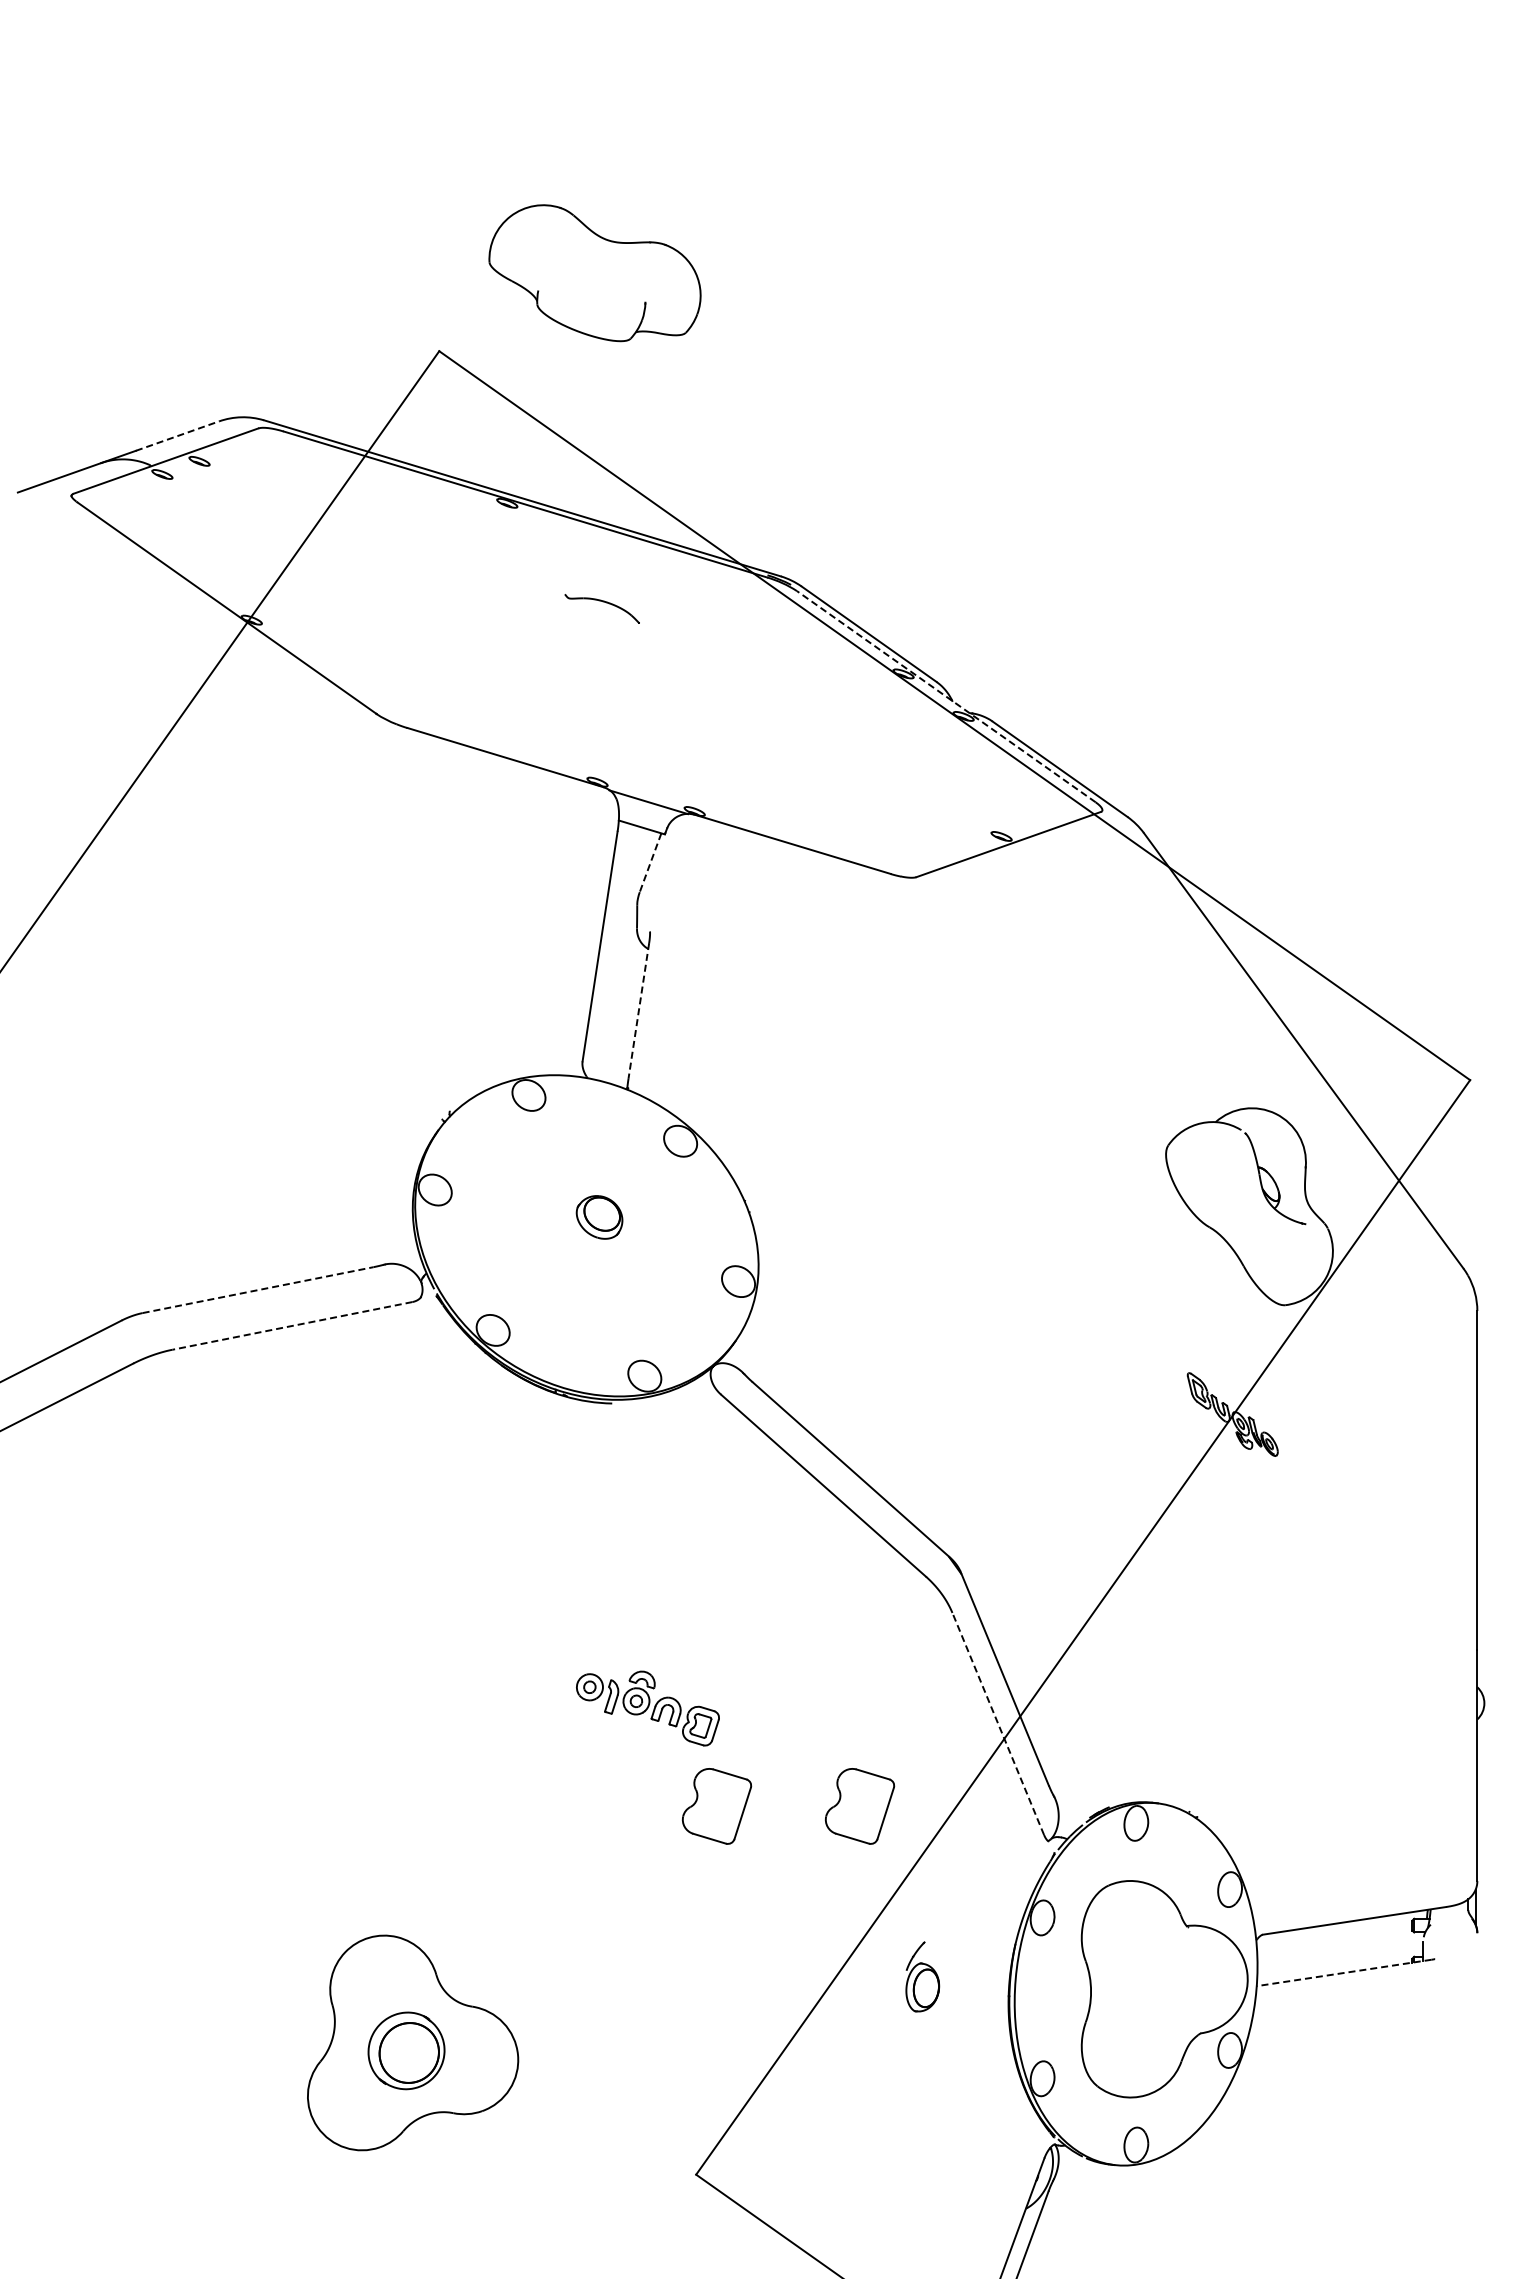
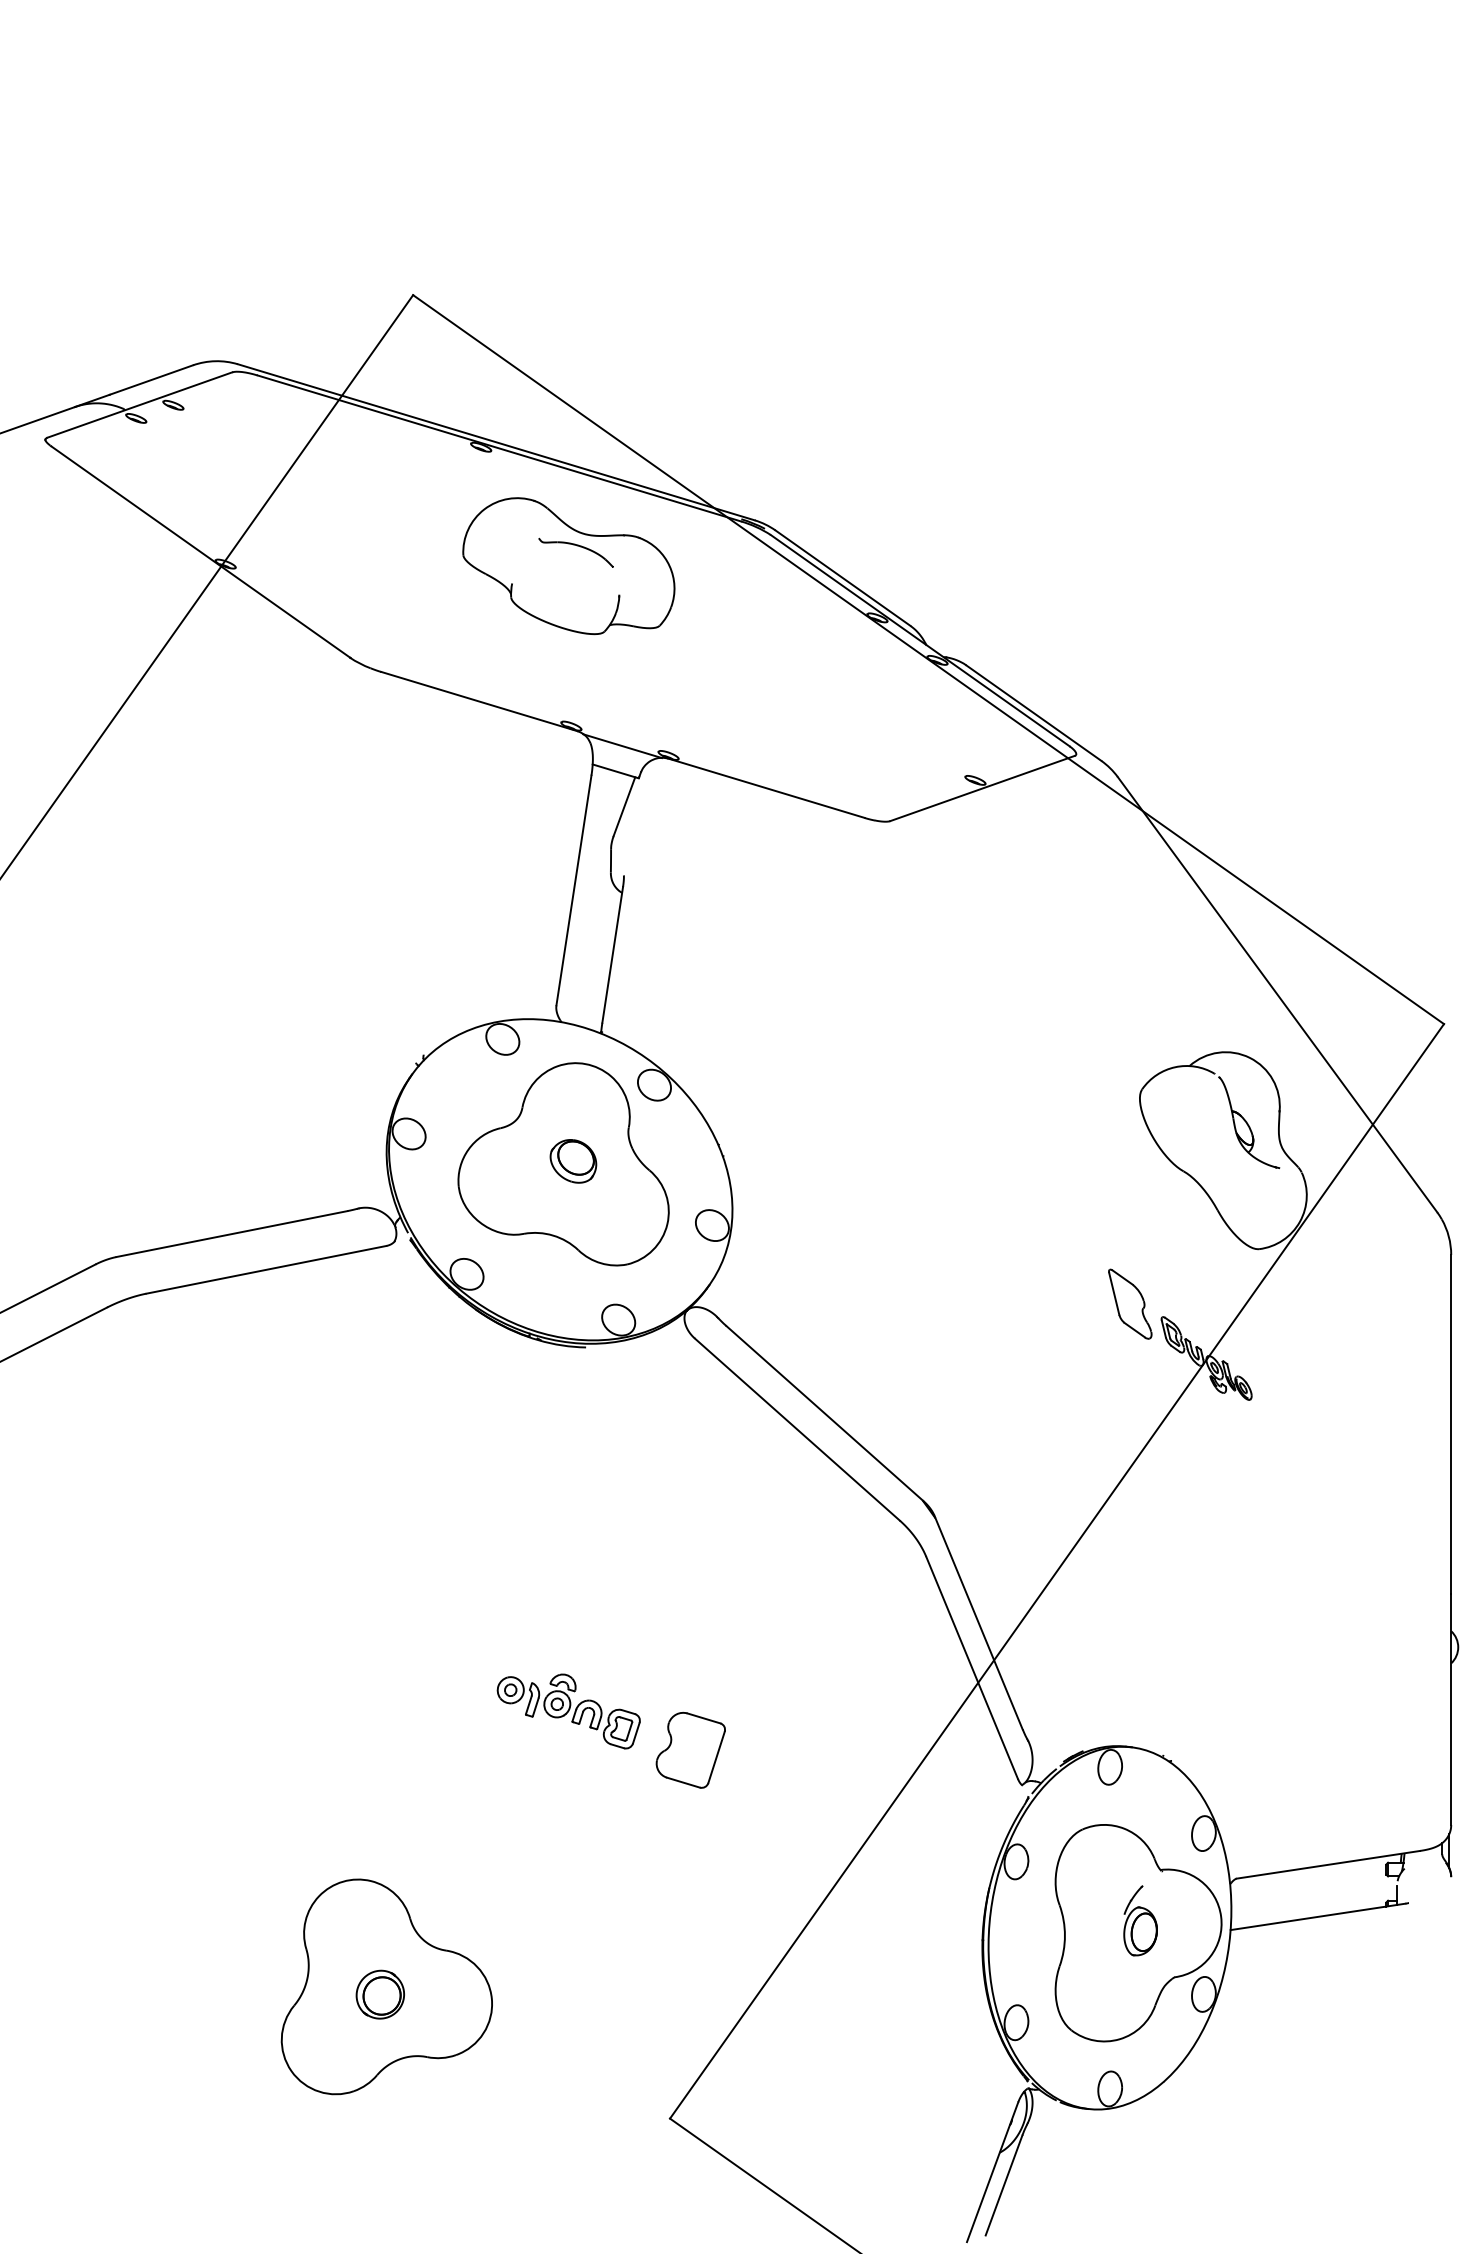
part: (594, 273) -> (568, 566), moved
line: (178, 435) -> (152, 379), dashed -> solid
line: (946, 696) -> (920, 640), dashed -> solid
line: (650, 863) -> (624, 807), dashed -> solid
line: (638, 1010) -> (612, 954), dashed -> solid
part: (589, 1220) -> (563, 1164), added
line: (258, 1290) -> (232, 1234), dashed -> solid
line: (292, 1326) -> (266, 1270), dashed -> solid
part: (1156, 1359) -> (1130, 1303), added
part: (647, 1708) -> (568, 1711), moved
line: (998, 1723) -> (972, 1667), dashed -> solid
part: (859, 1806) -> (833, 1750), removed
line: (1343, 1973) -> (1317, 1917), dashed -> solid
part: (922, 1976) -> (1140, 1920), moved
part: (406, 2050) -> (380, 1994), size x0.62

